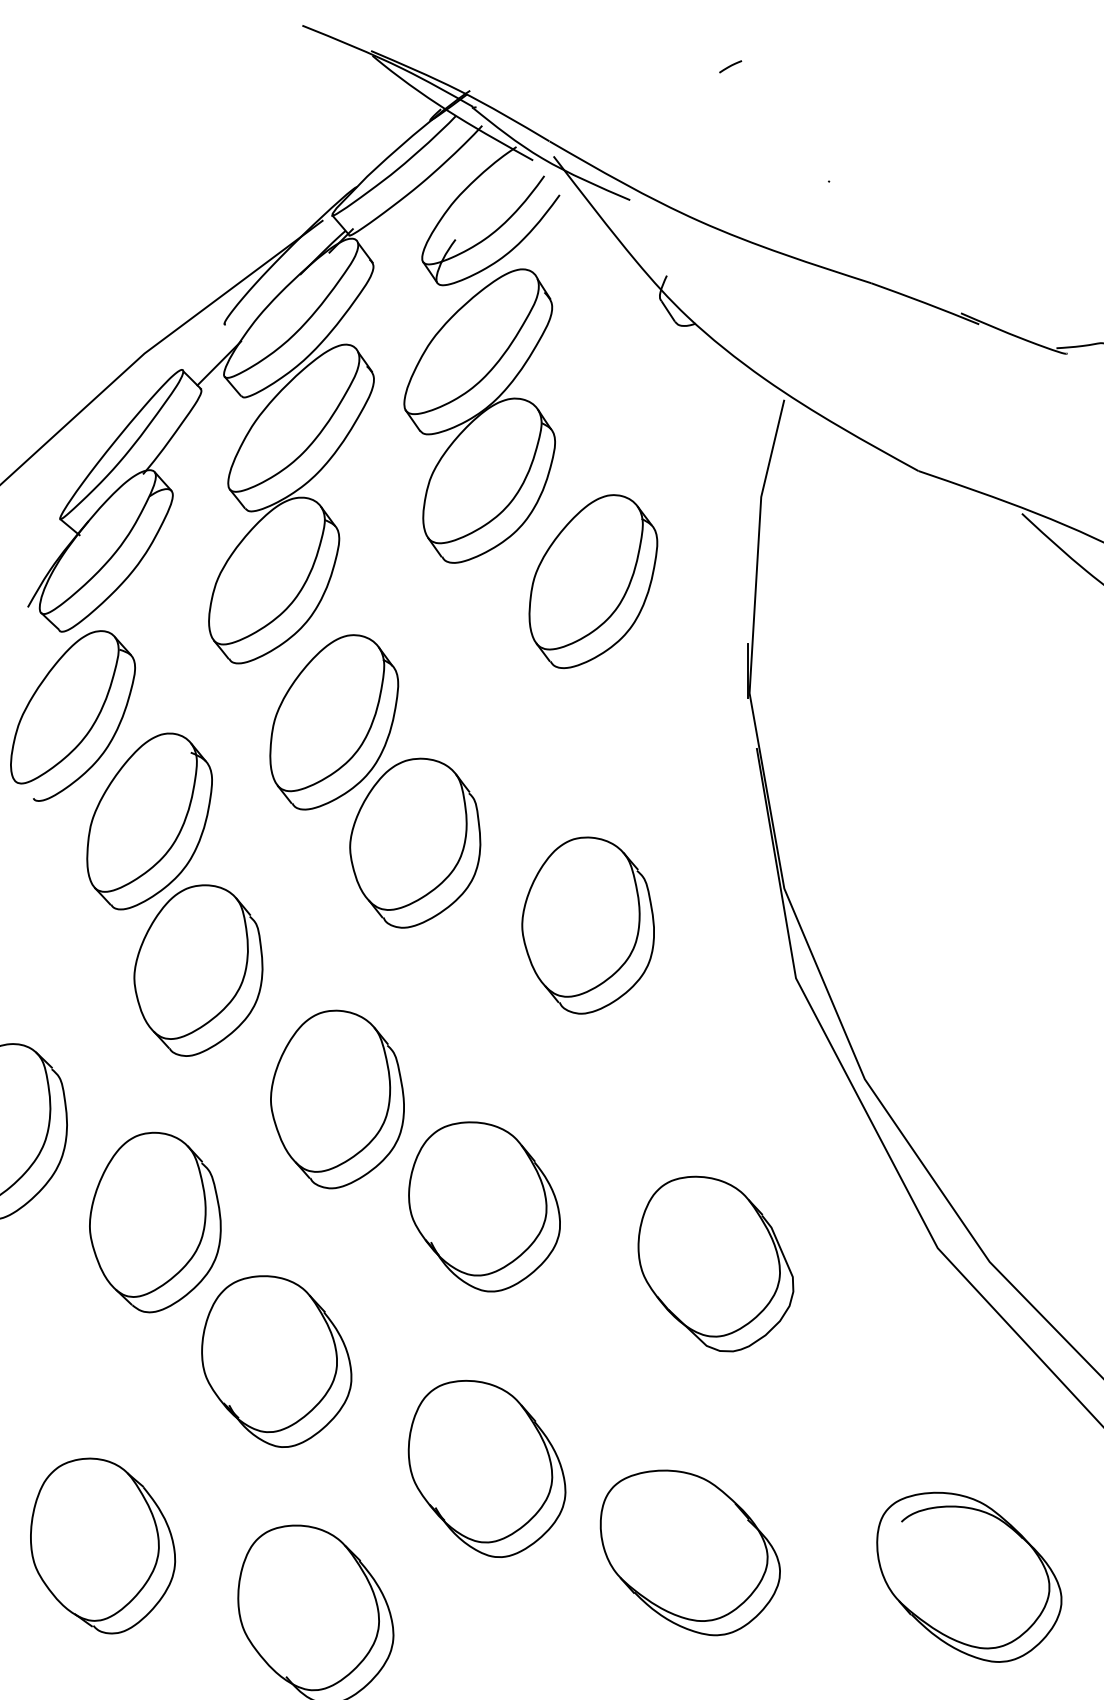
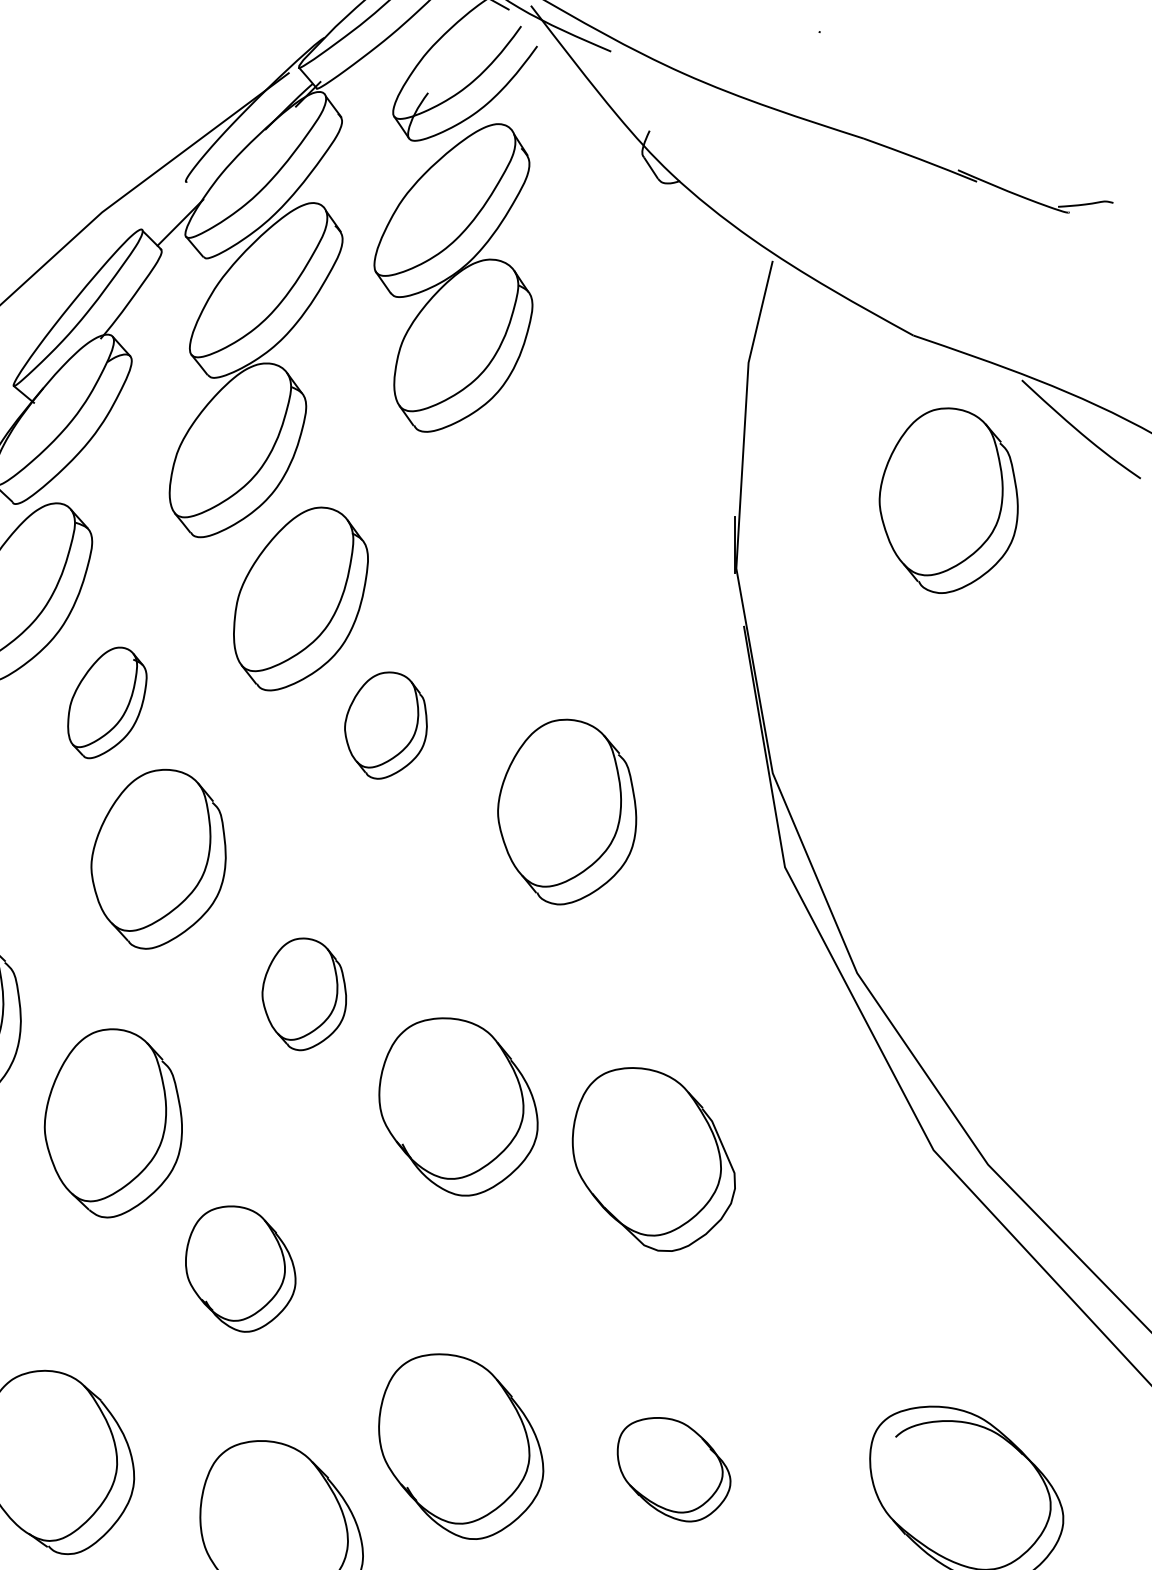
part: (593, 581) -> (572, 451), removed
part: (951, 628) -> (948, 500), added
part: (149, 821) -> (107, 702), size x0.6
part: (415, 842) -> (386, 724), size x0.6
part: (337, 1099) -> (304, 994), size x0.6
part: (715, 1263) -> (653, 1158), moved
part: (276, 1361) -> (240, 1269), size x0.7
part: (486, 1468) -> (460, 1446), moved
part: (689, 1552) -> (673, 1469), size x0.6

